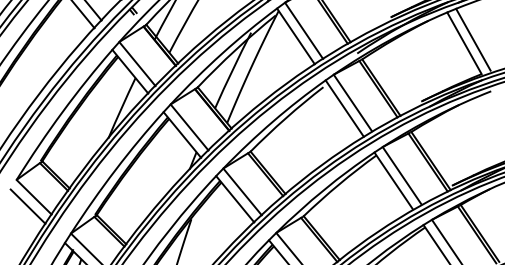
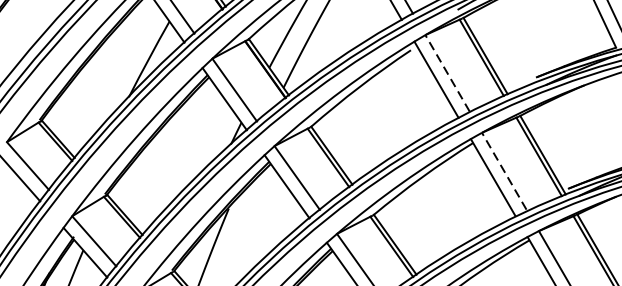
line: (352, 102) -> (447, 72), solid -> dashed
line: (401, 175) -> (503, 171), solid -> dashed

